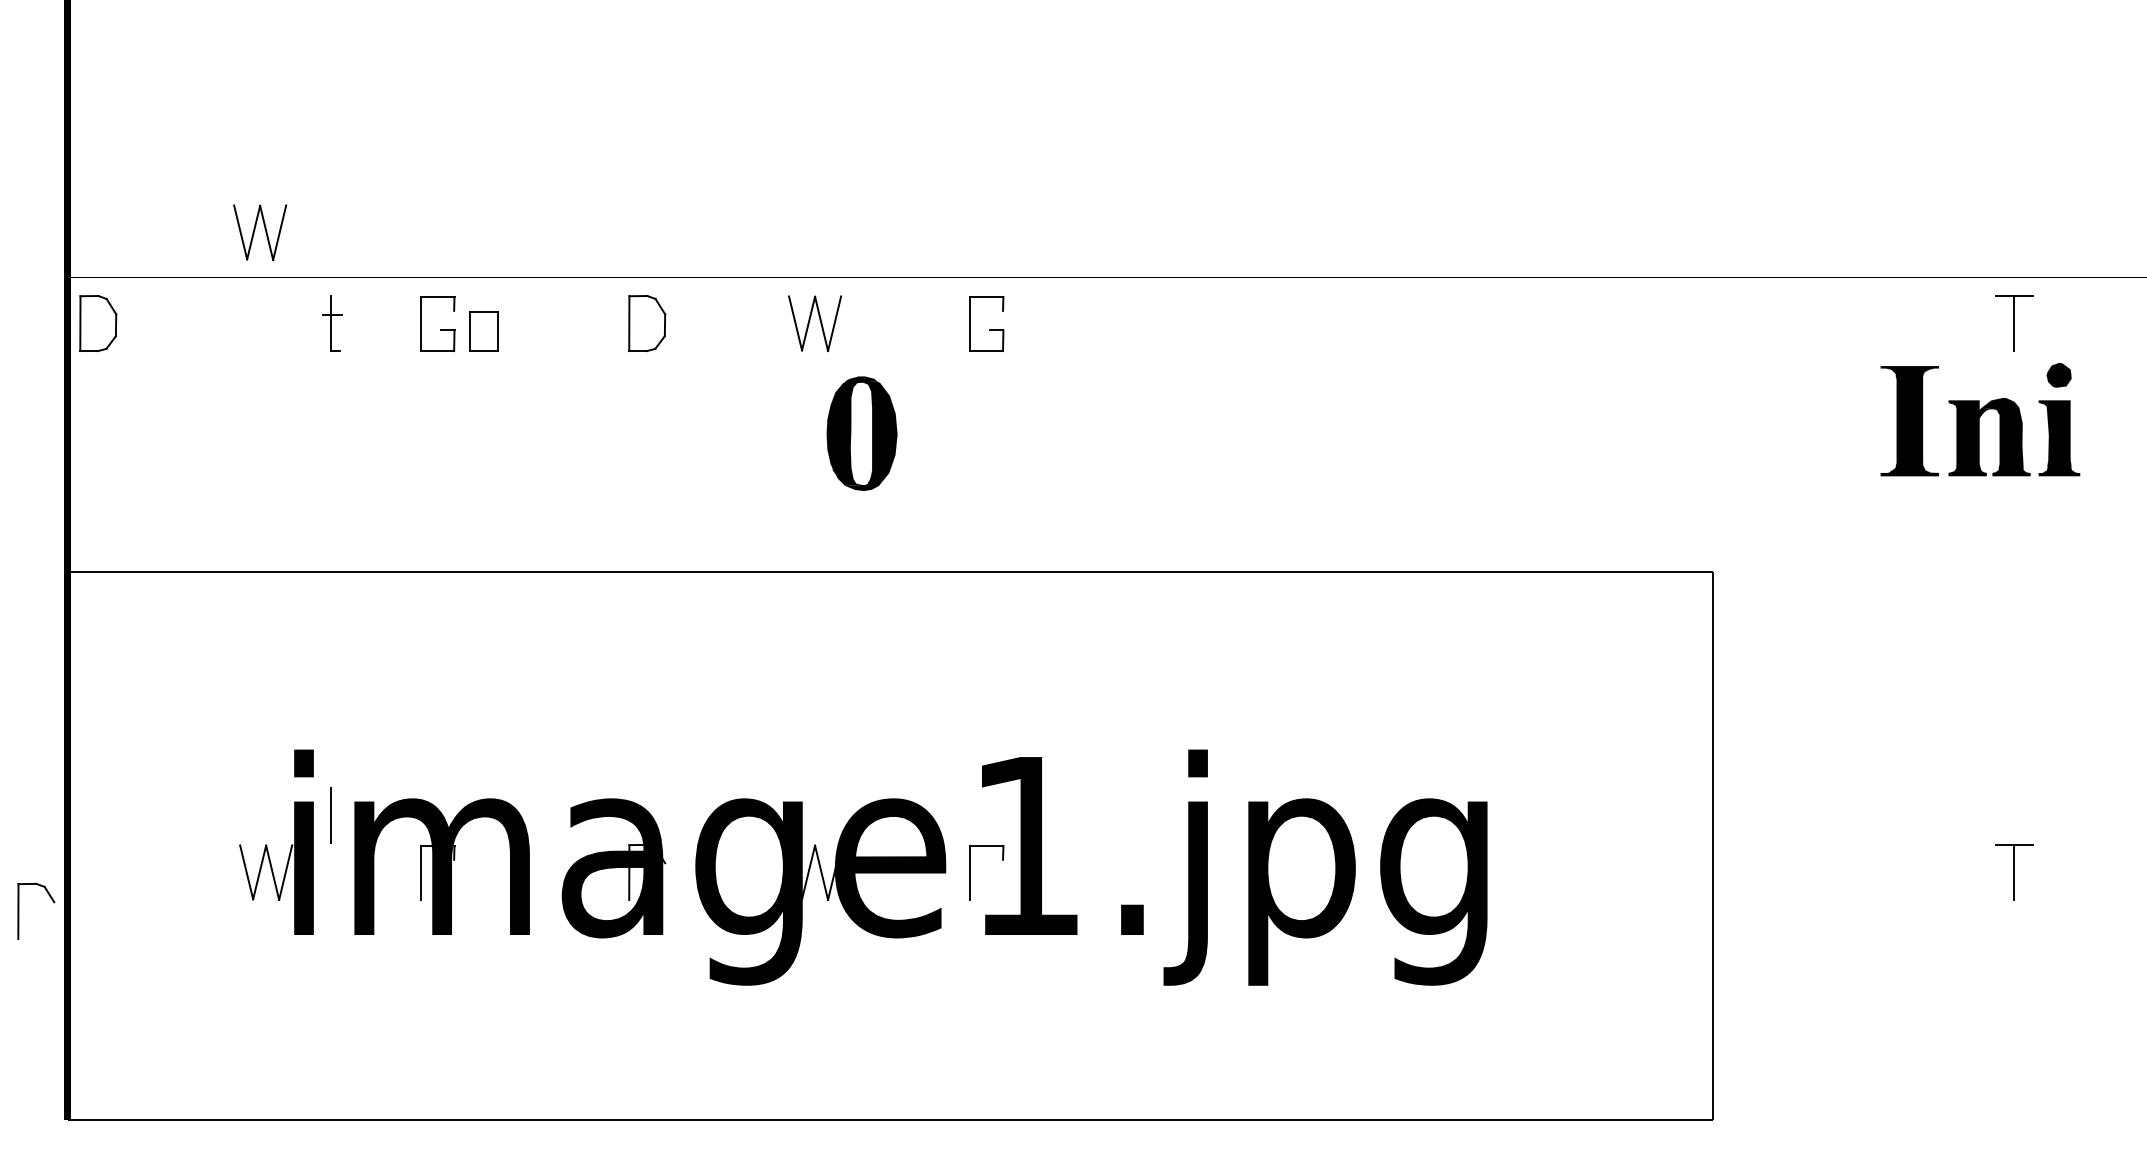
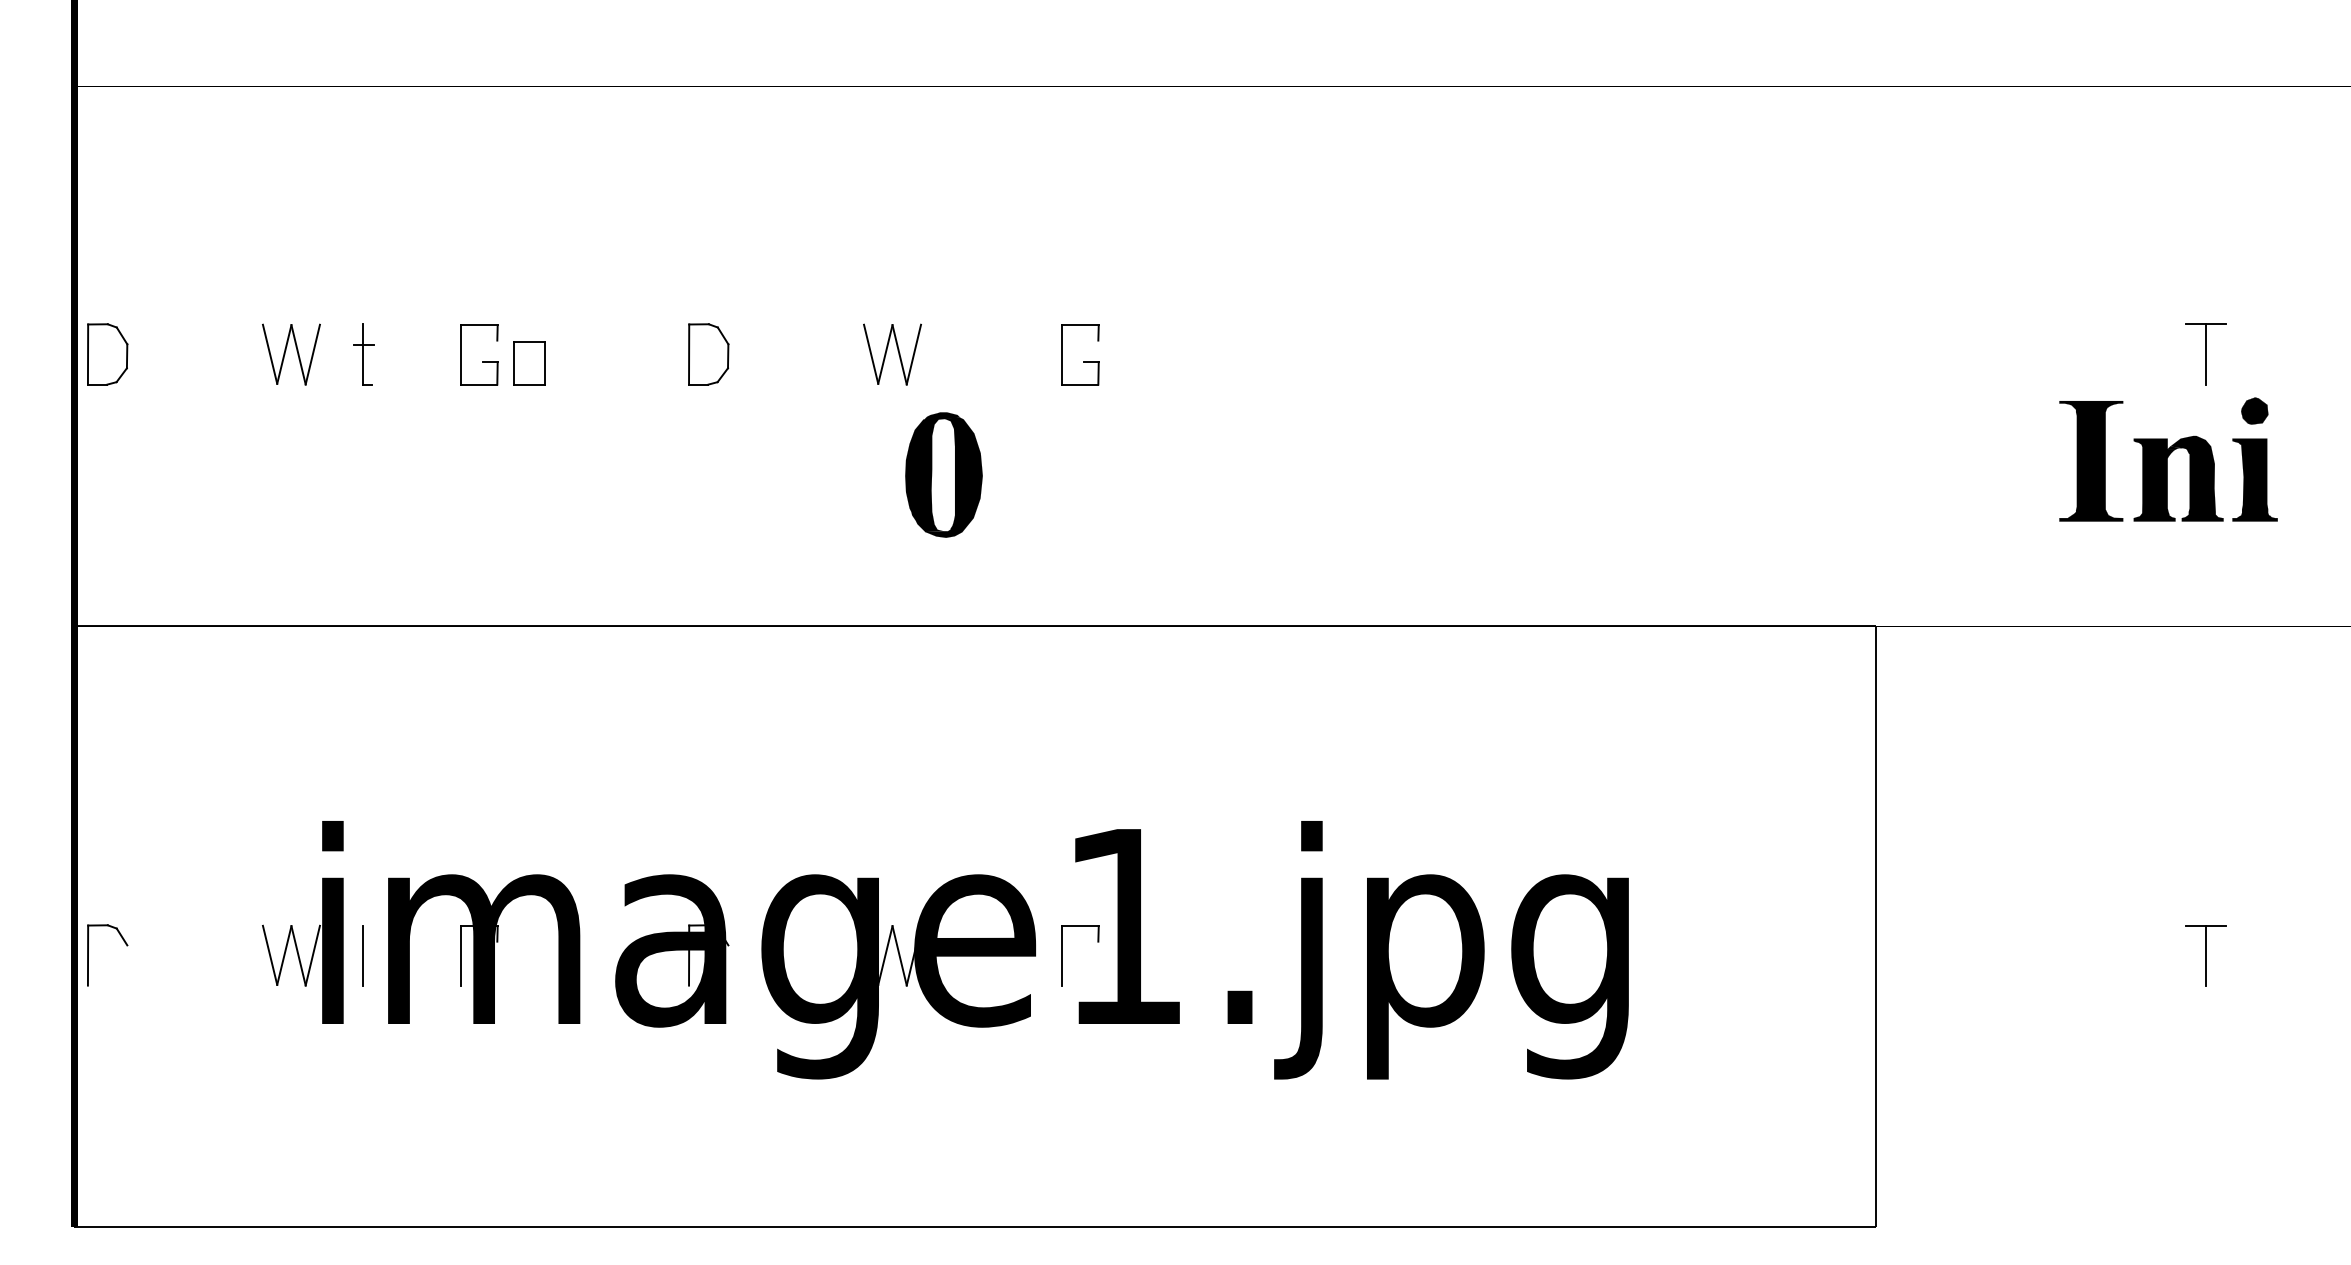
part: (260, 232) -> (291, 354), moved
line: (330, 815) -> (361, 955), moved
part: (19, 910) -> (89, 954), moved

